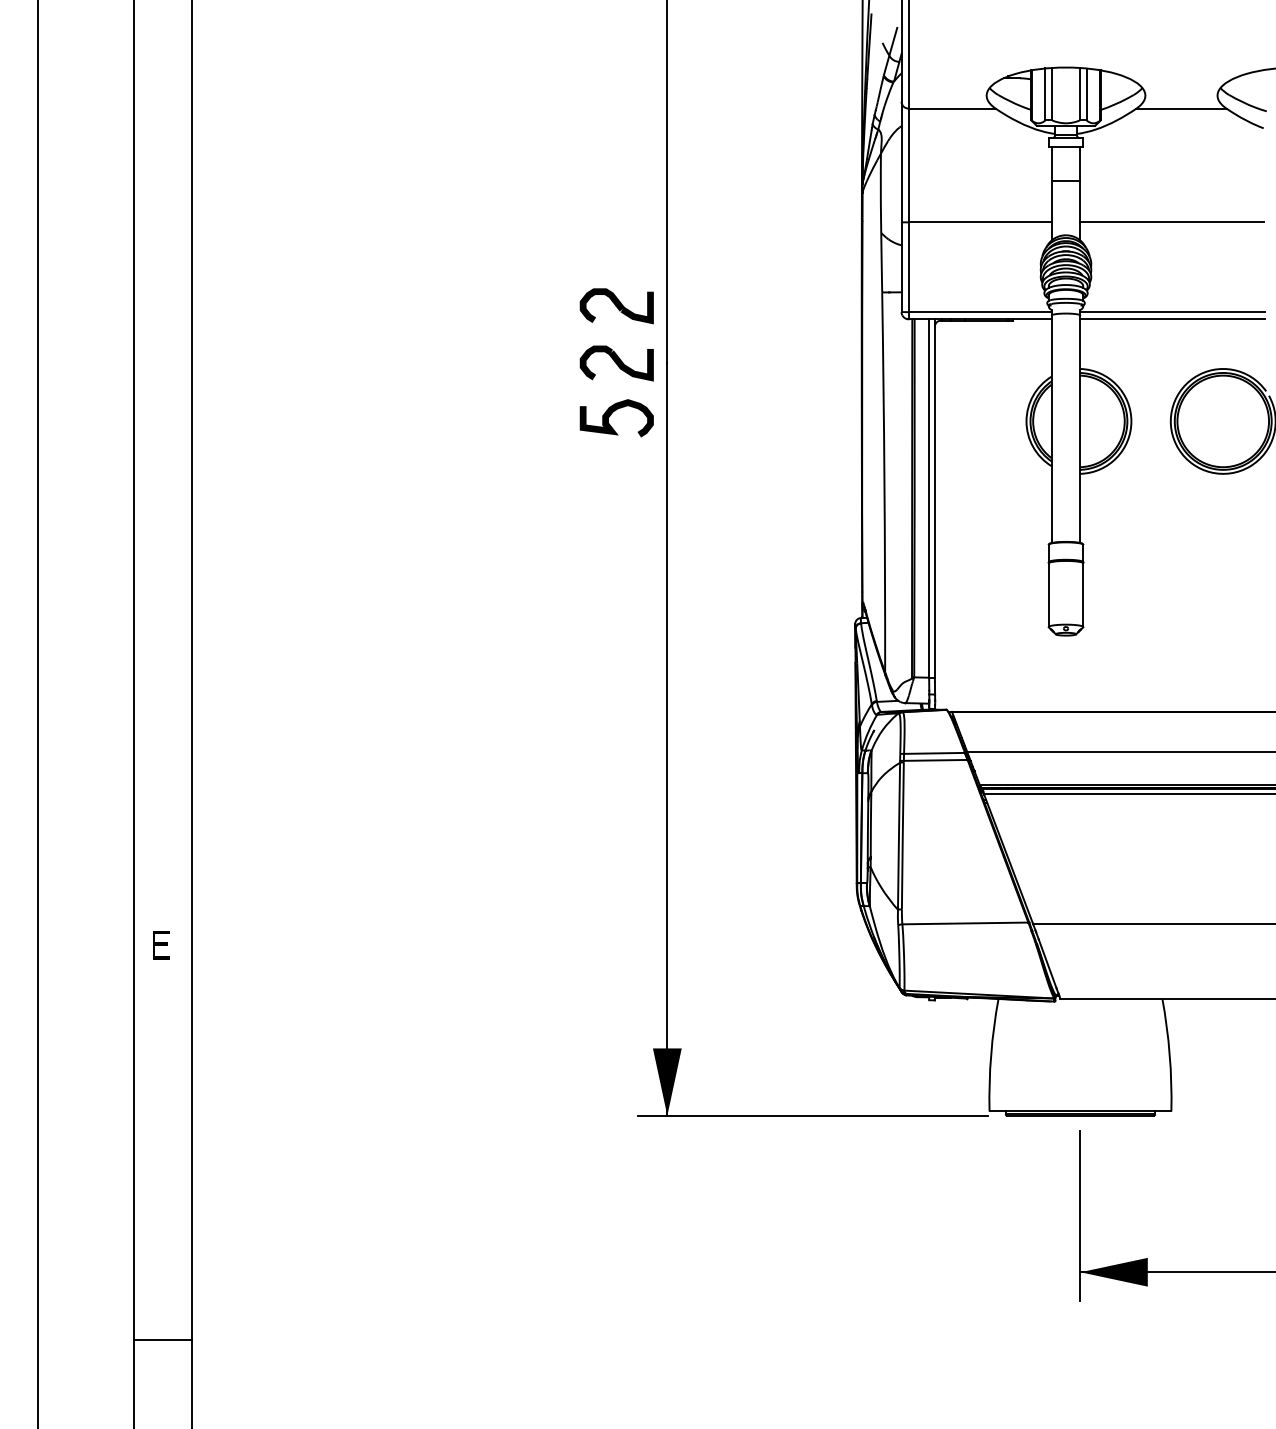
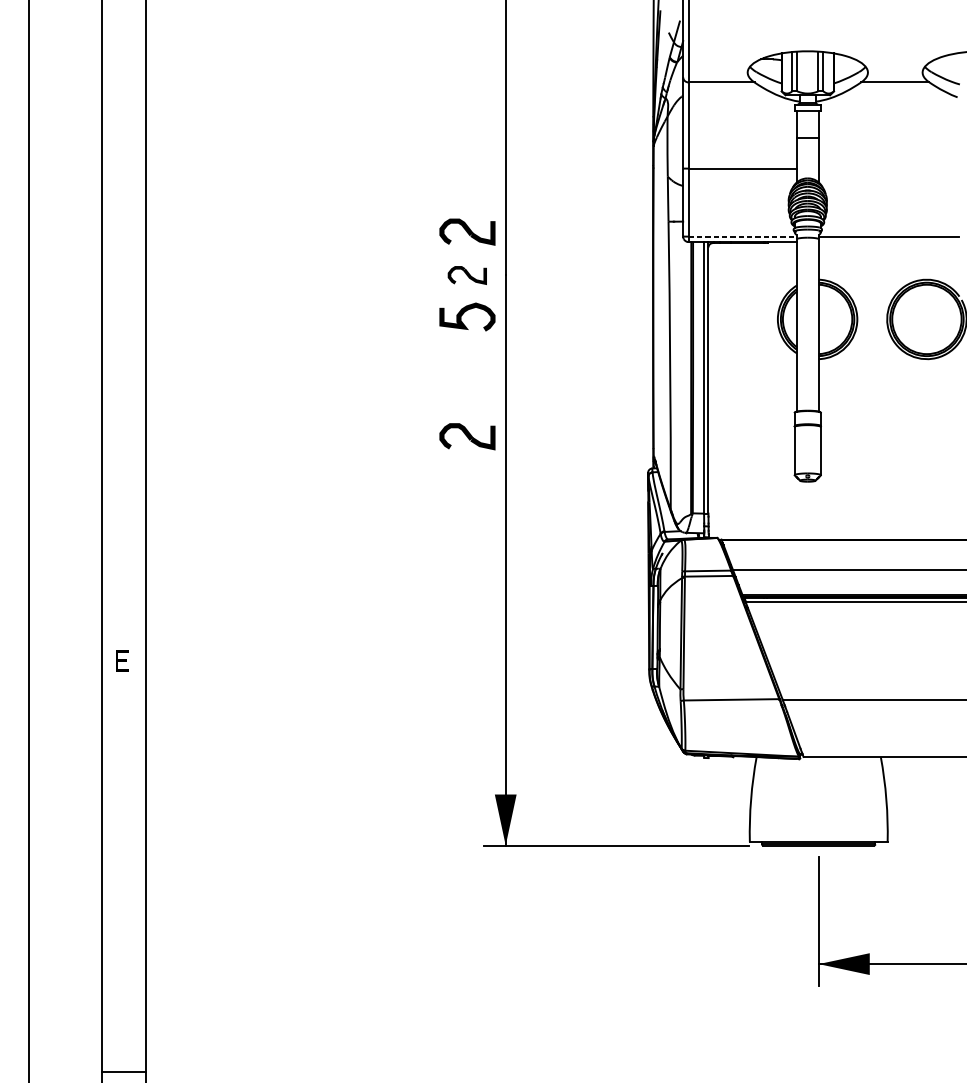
line: (1171, 222) -> (887, 168), removed
line: (980, 312) -> (743, 236), solid -> dashed
line: (1172, 319) -> (888, 242), removed
part: (616, 363) -> (467, 275), size x0.7
part: (616, 576) -> (467, 436), added
part: (161, 945) -> (122, 661), moved
line: (162, 1339) -> (123, 1071), moved

